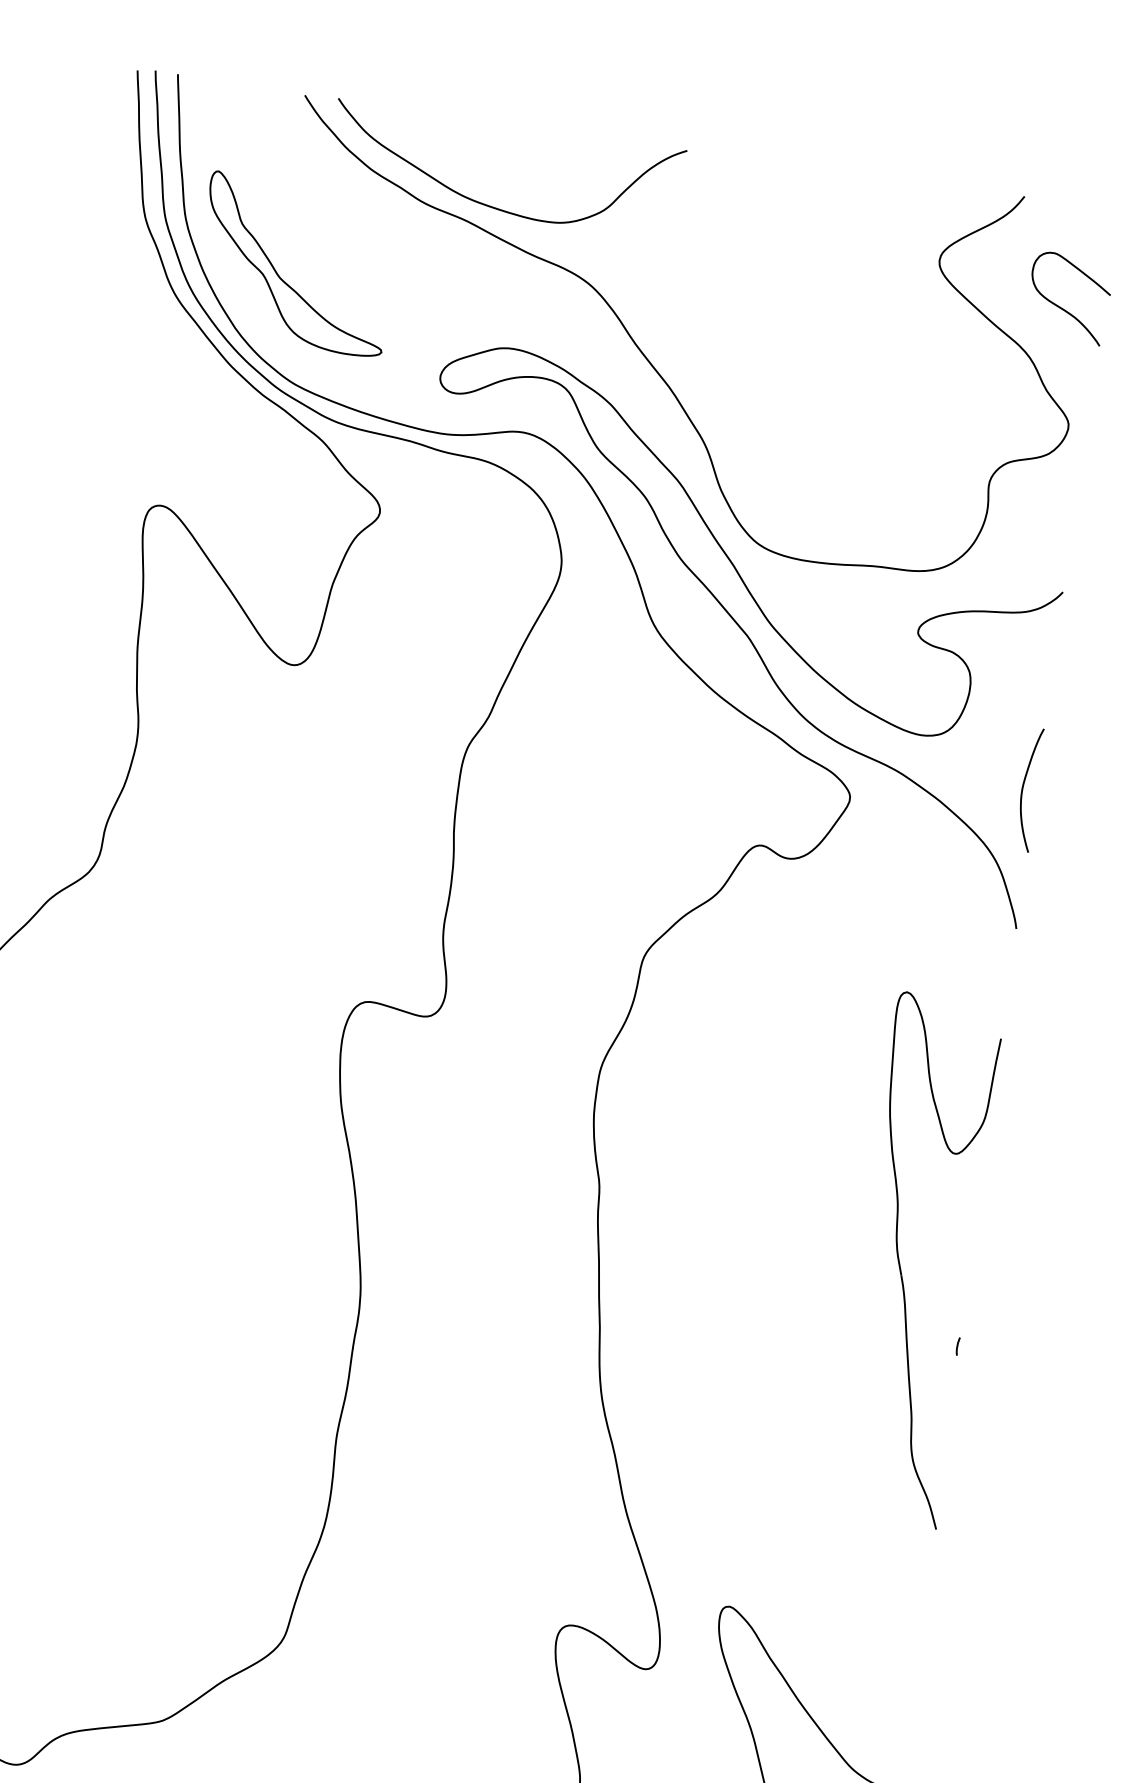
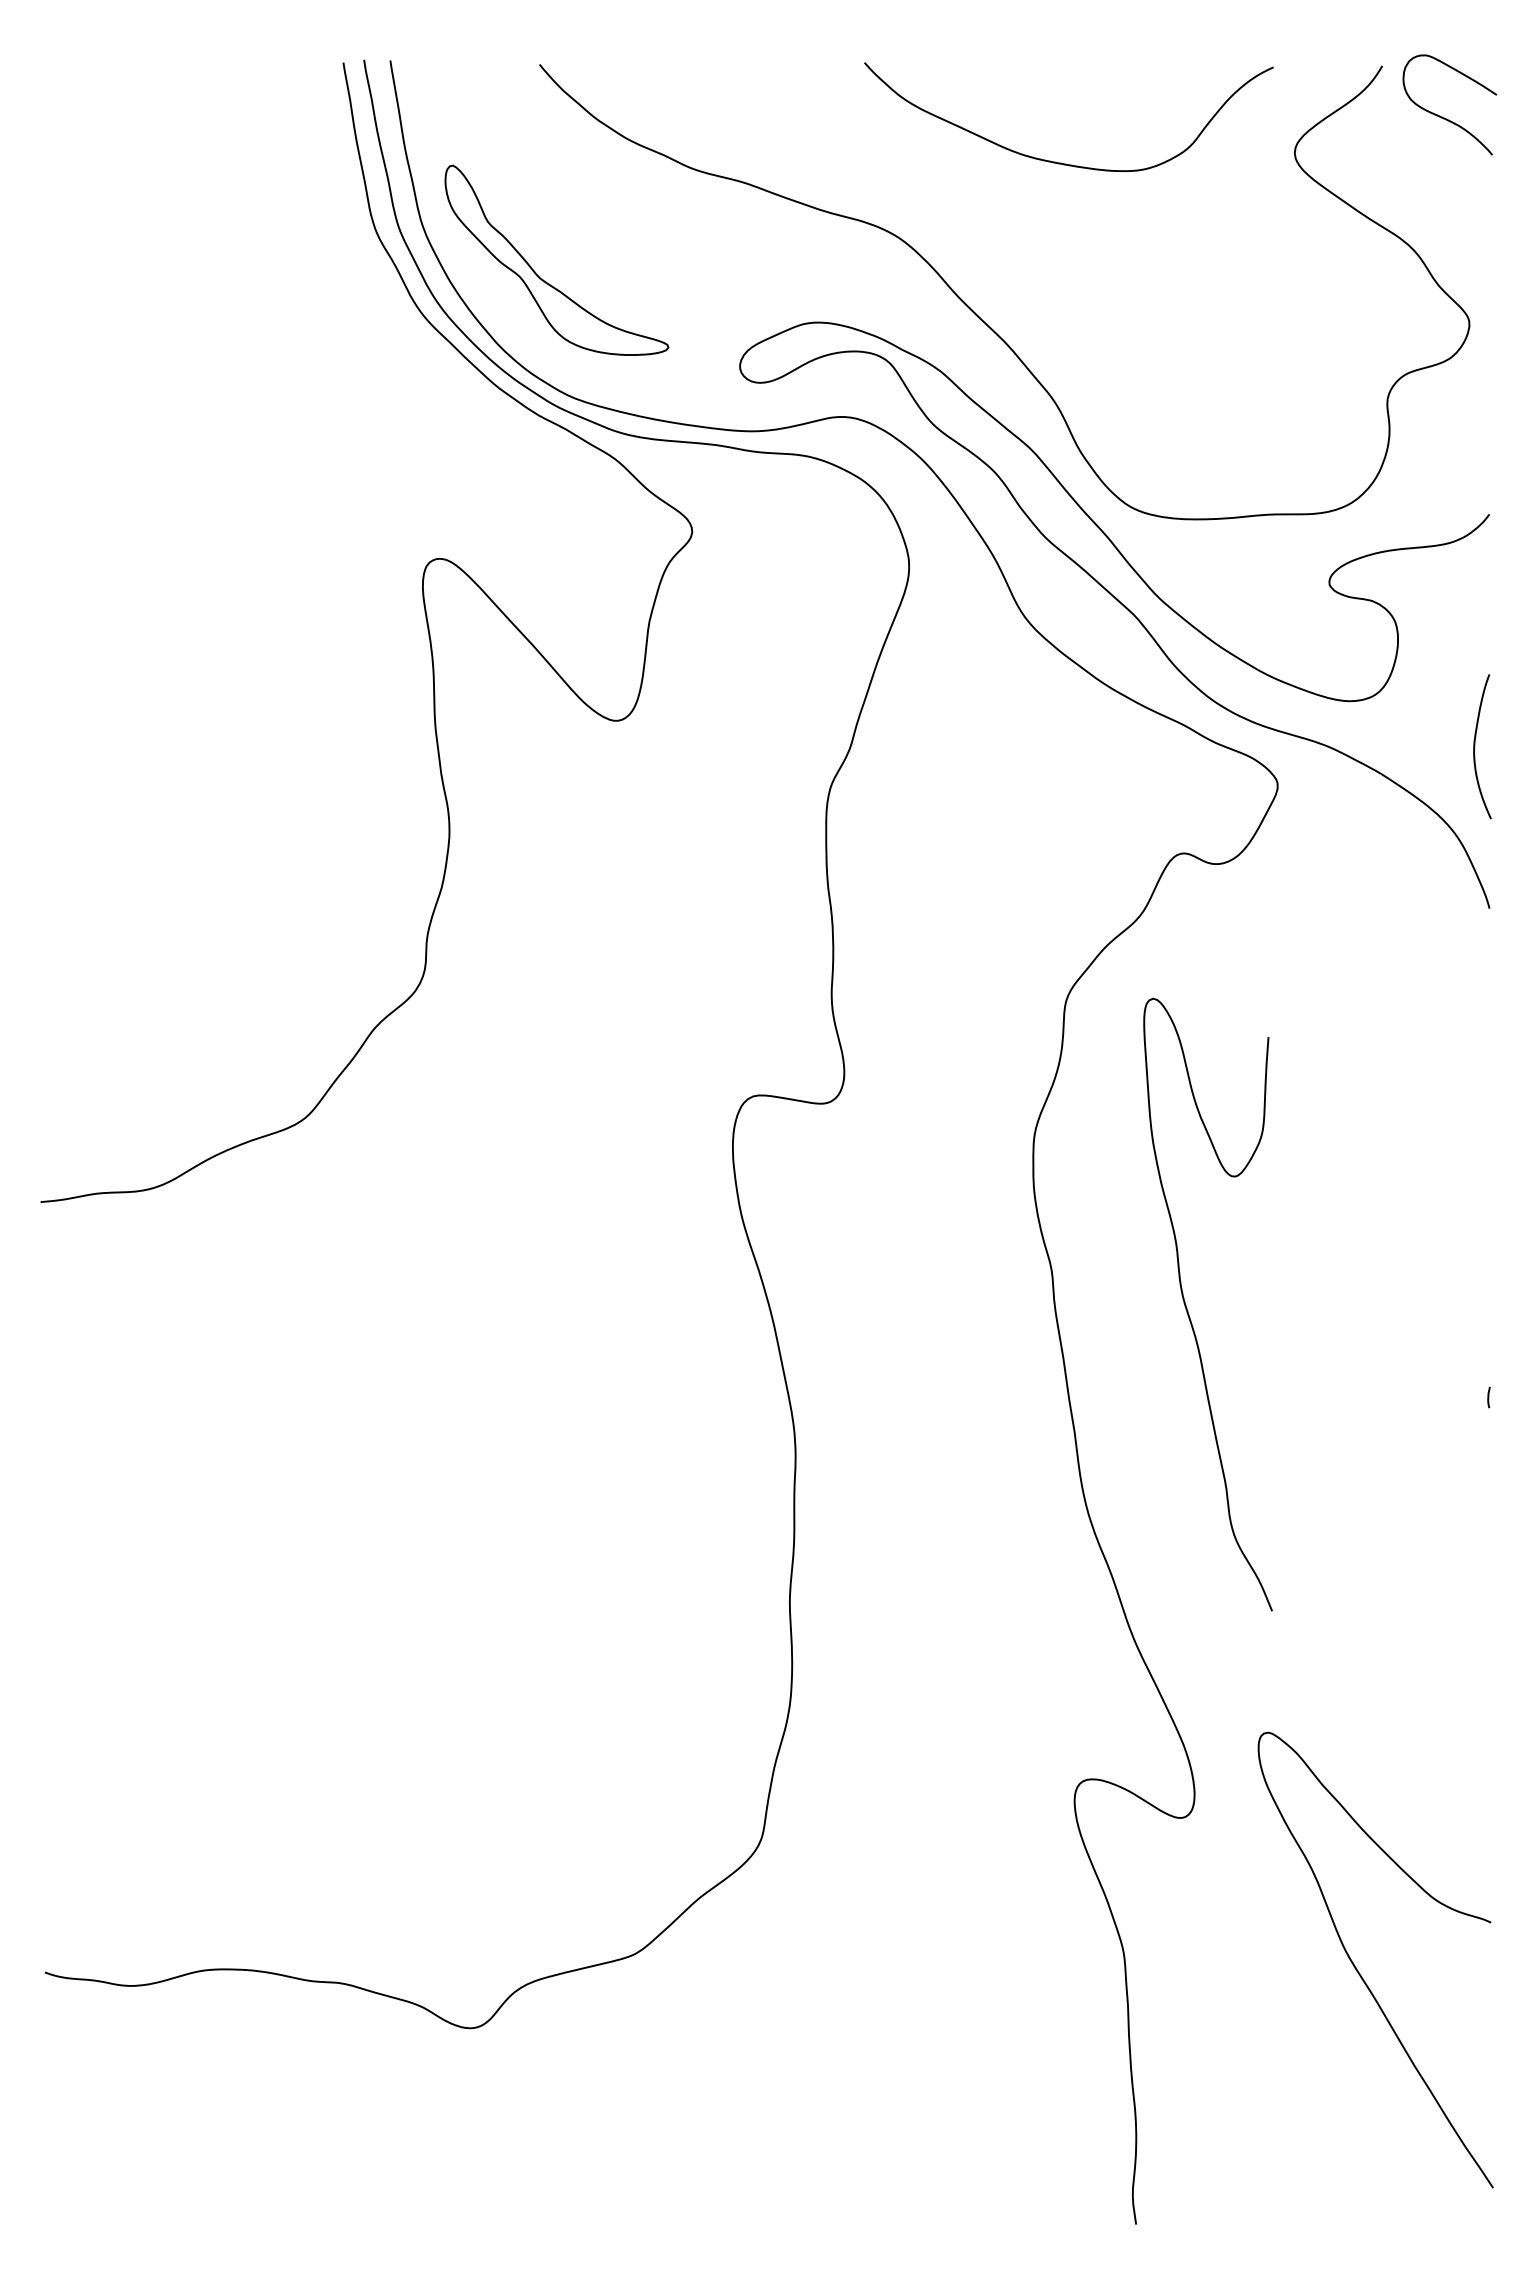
curve: (494, 206) -> (1061, 162), moved
curve: (1061, 307) -> (1442, 116), moved
part: (900, 1263) -> (1188, 1311), moved

